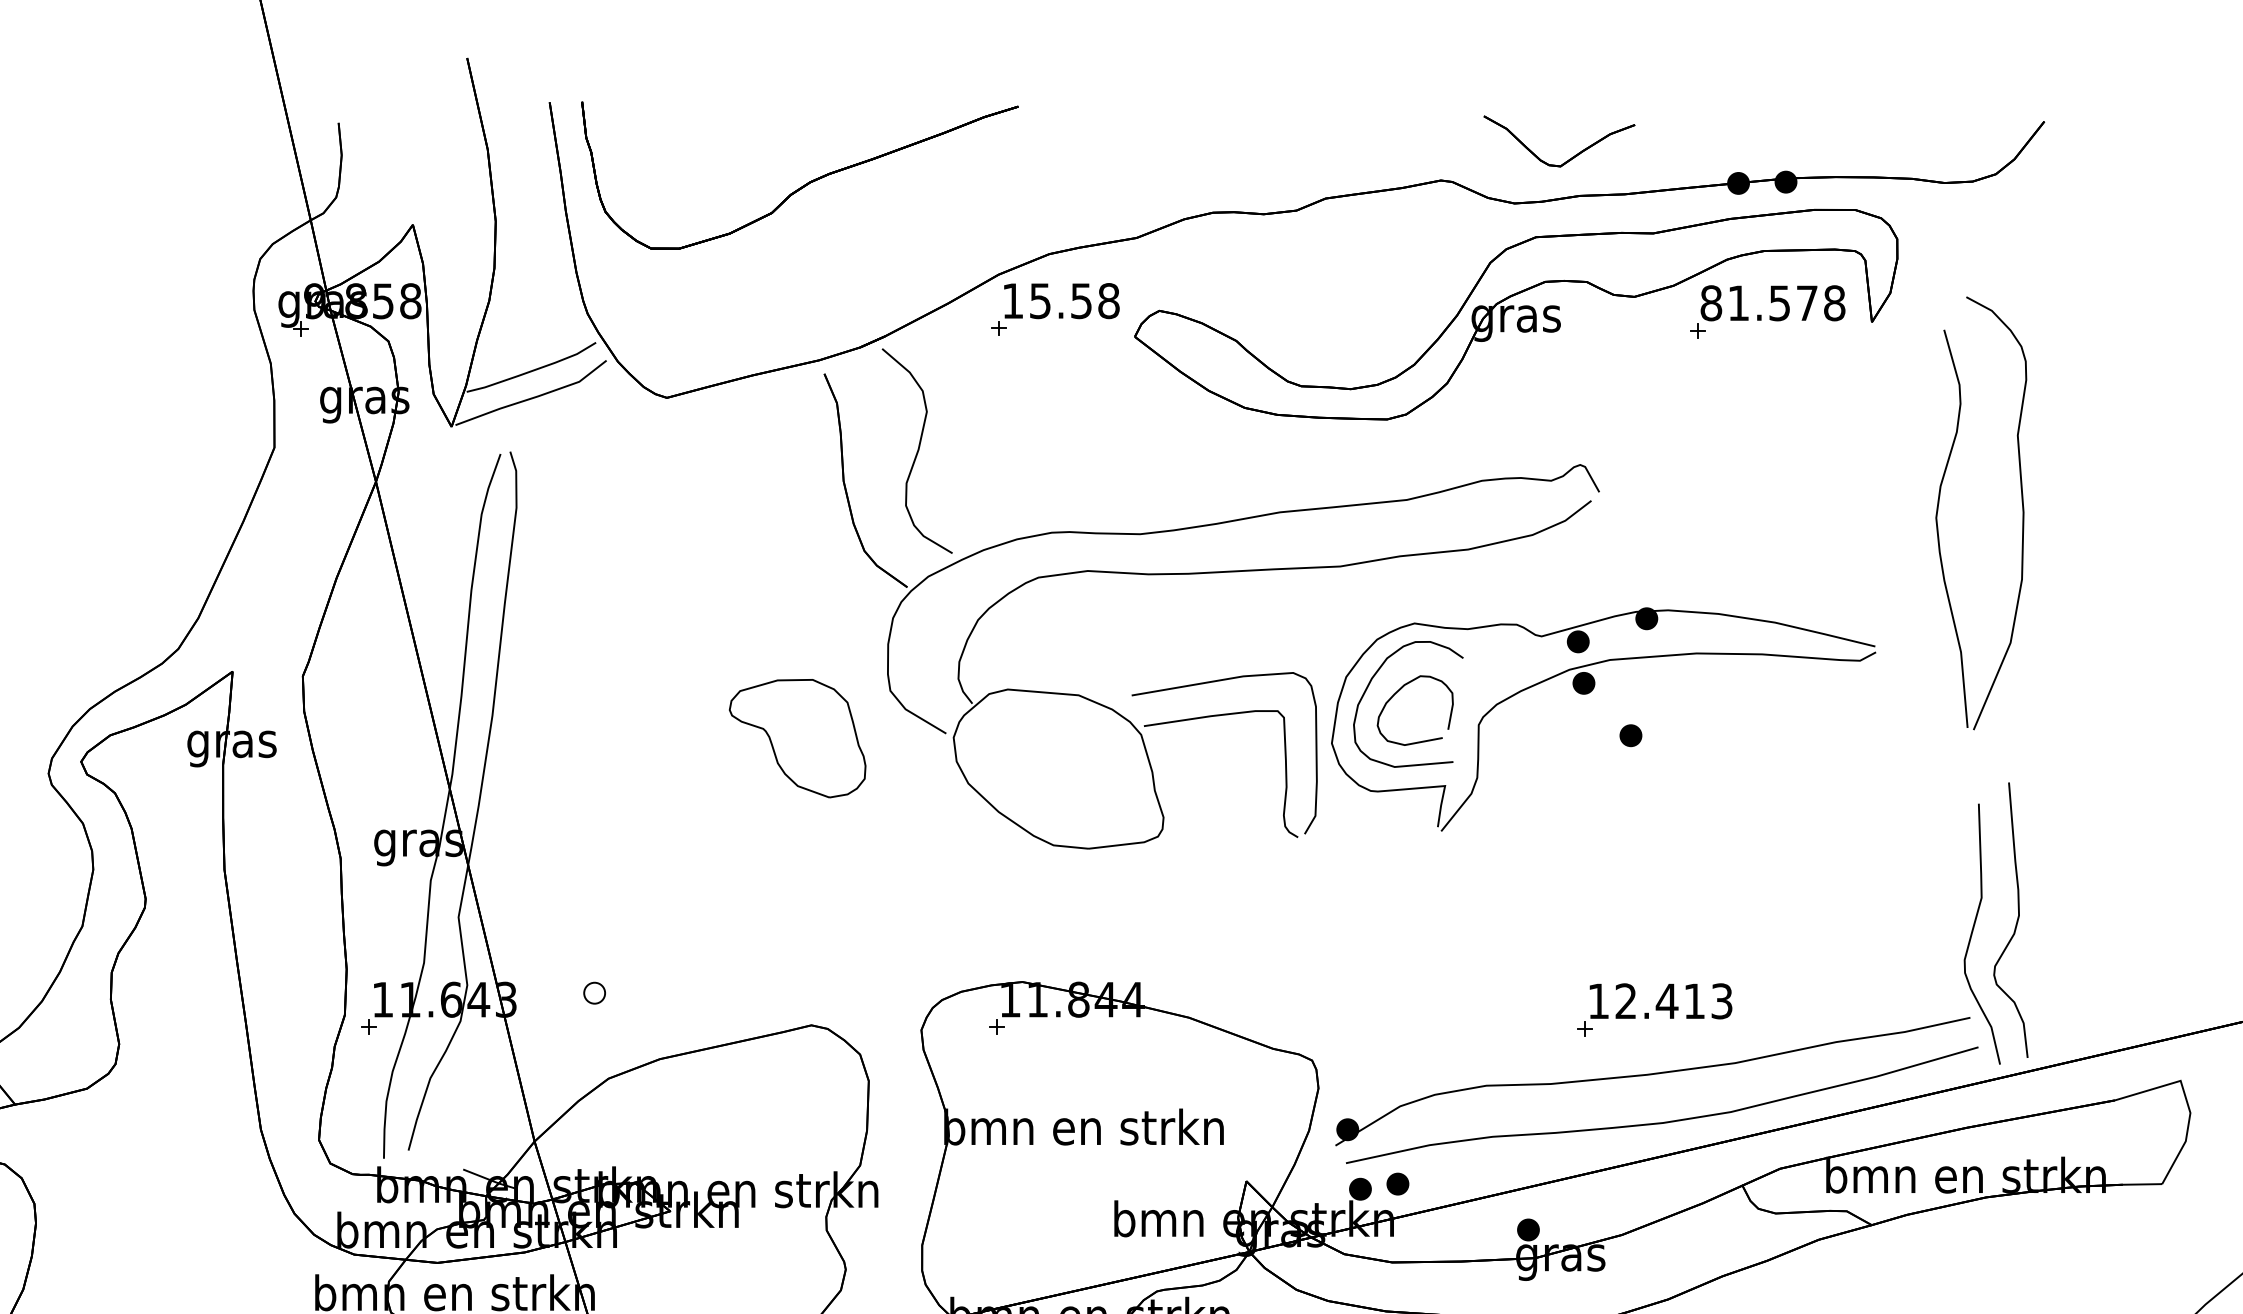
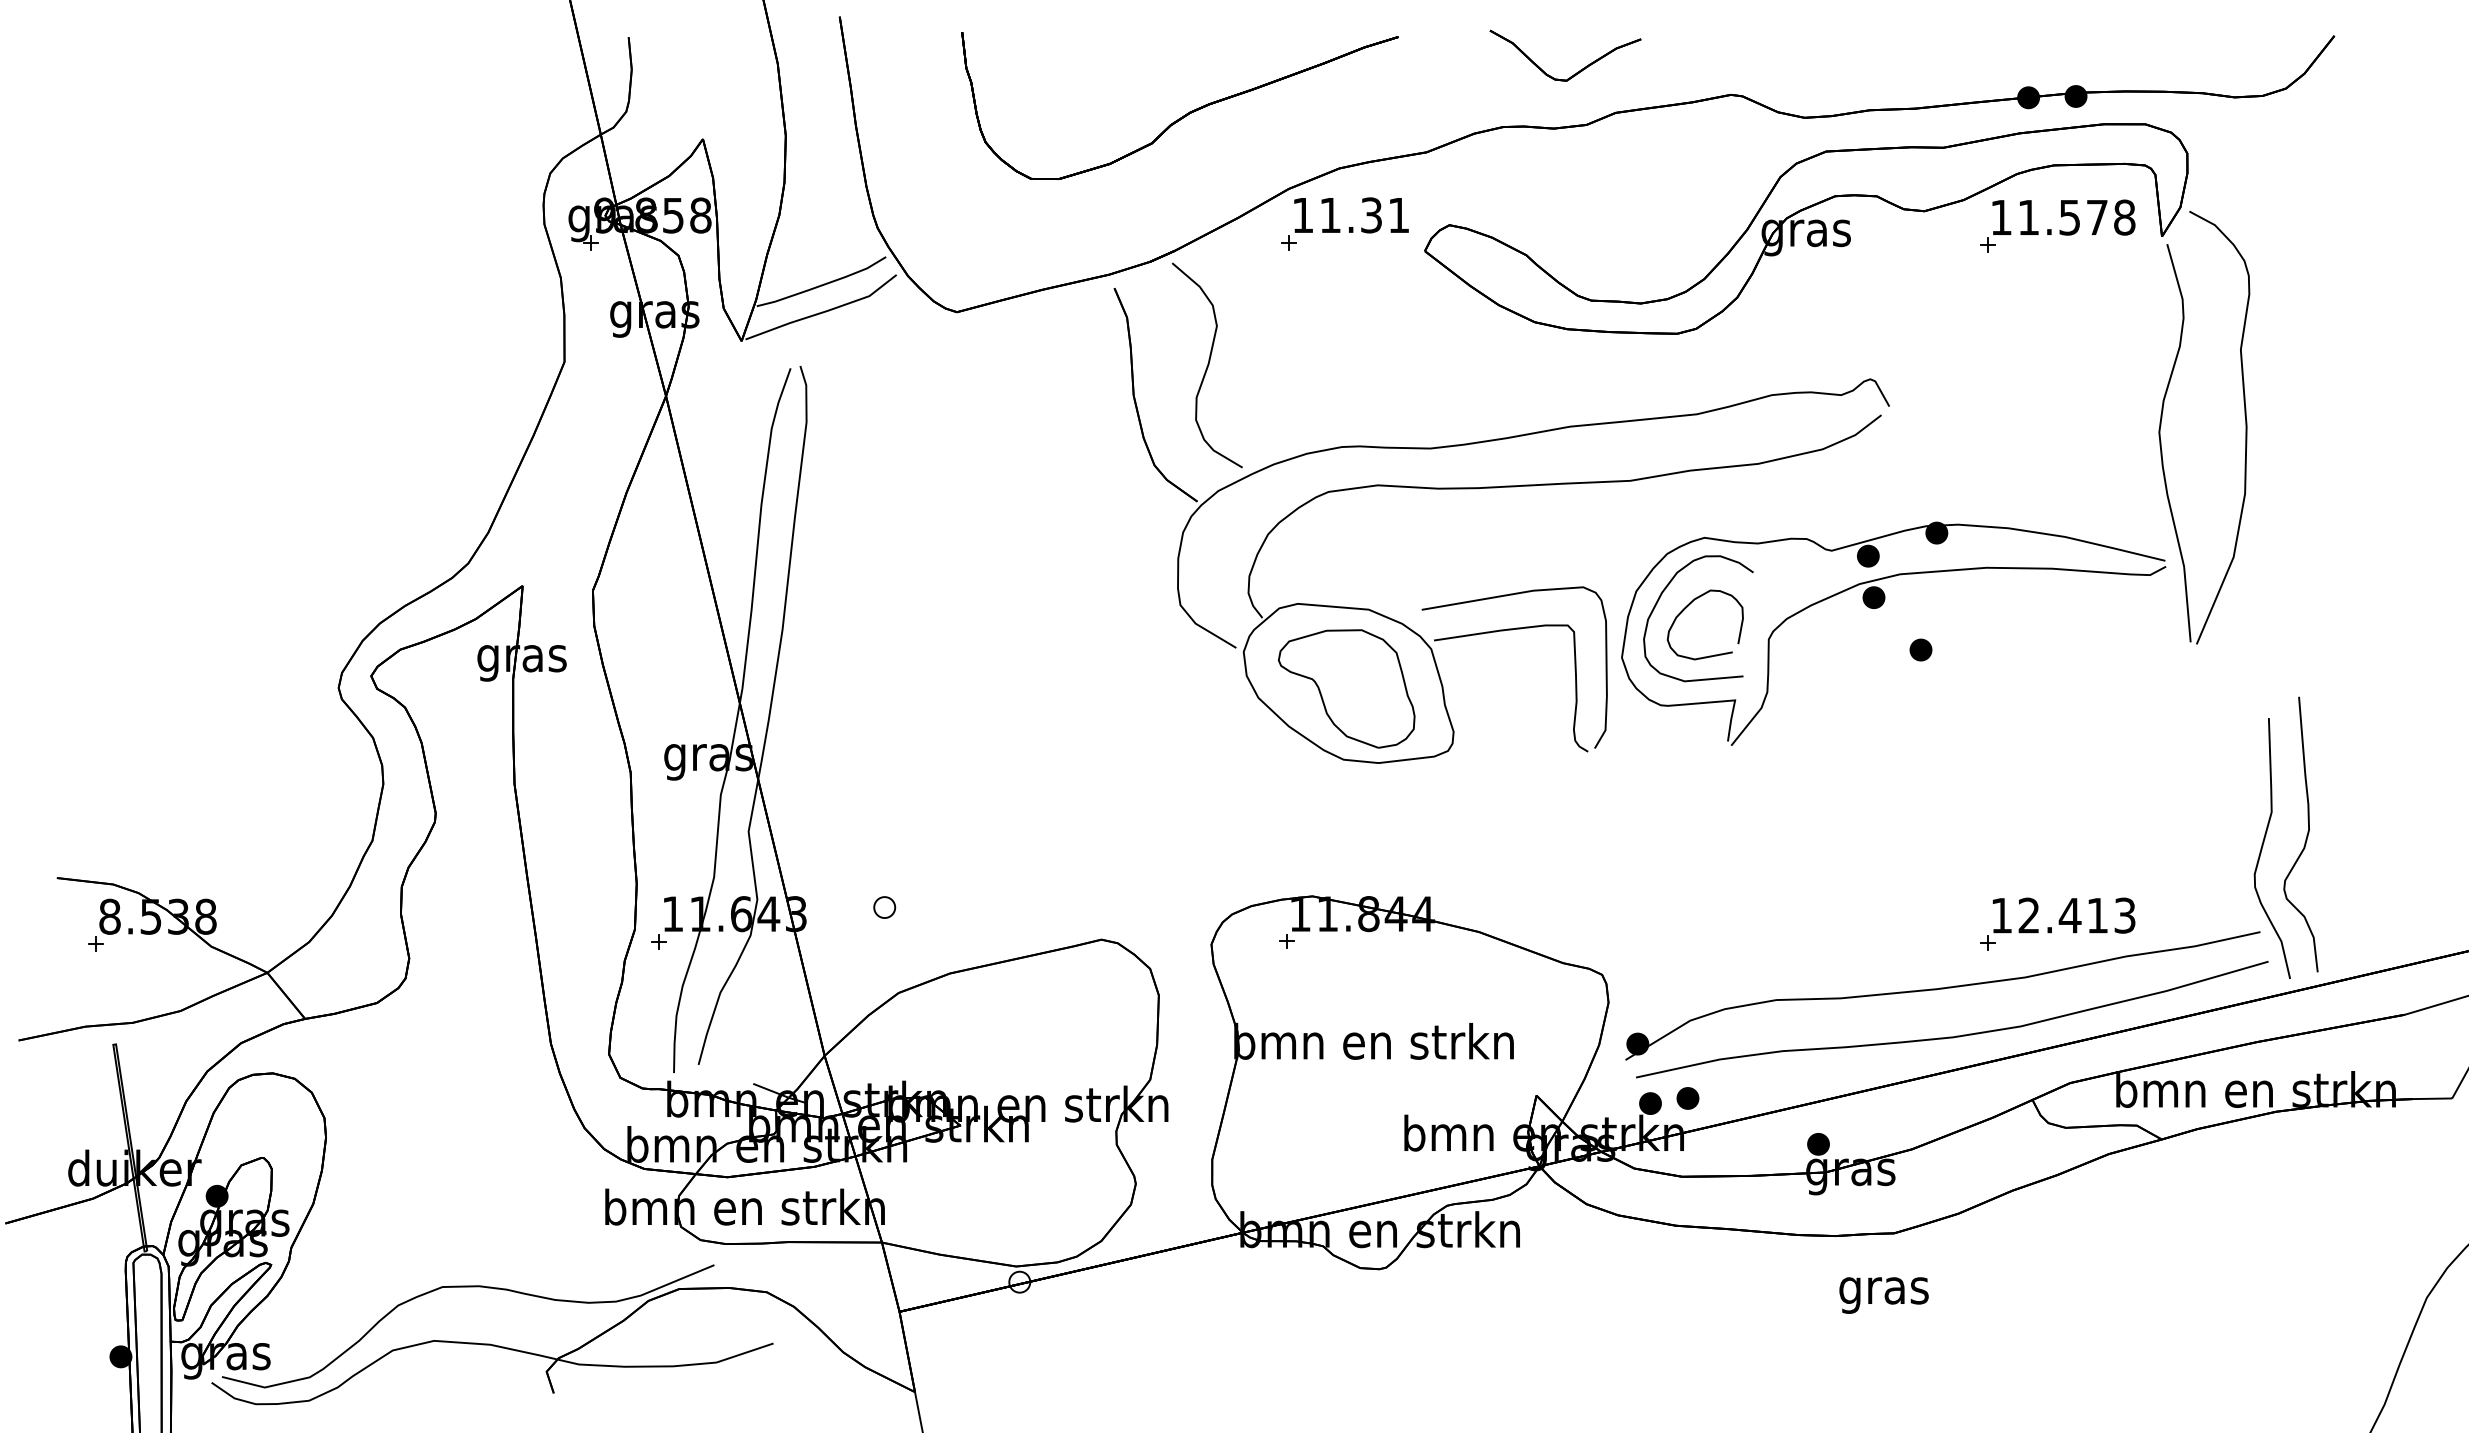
part: (1570, 158) -> (1576, 72), moved
part: (806, 183) -> (1186, 113), moved
text: (1074, 301) -> (1364, 215), 15.58 -> 11.31
text: (1711, 303) -> (2001, 217), 81.578 -> 11.578
part: (2022, 513) -> (2245, 427), moved
part: (797, 738) -> (1346, 688), moved
part: (1654, 1009) -> (2057, 923), moved

